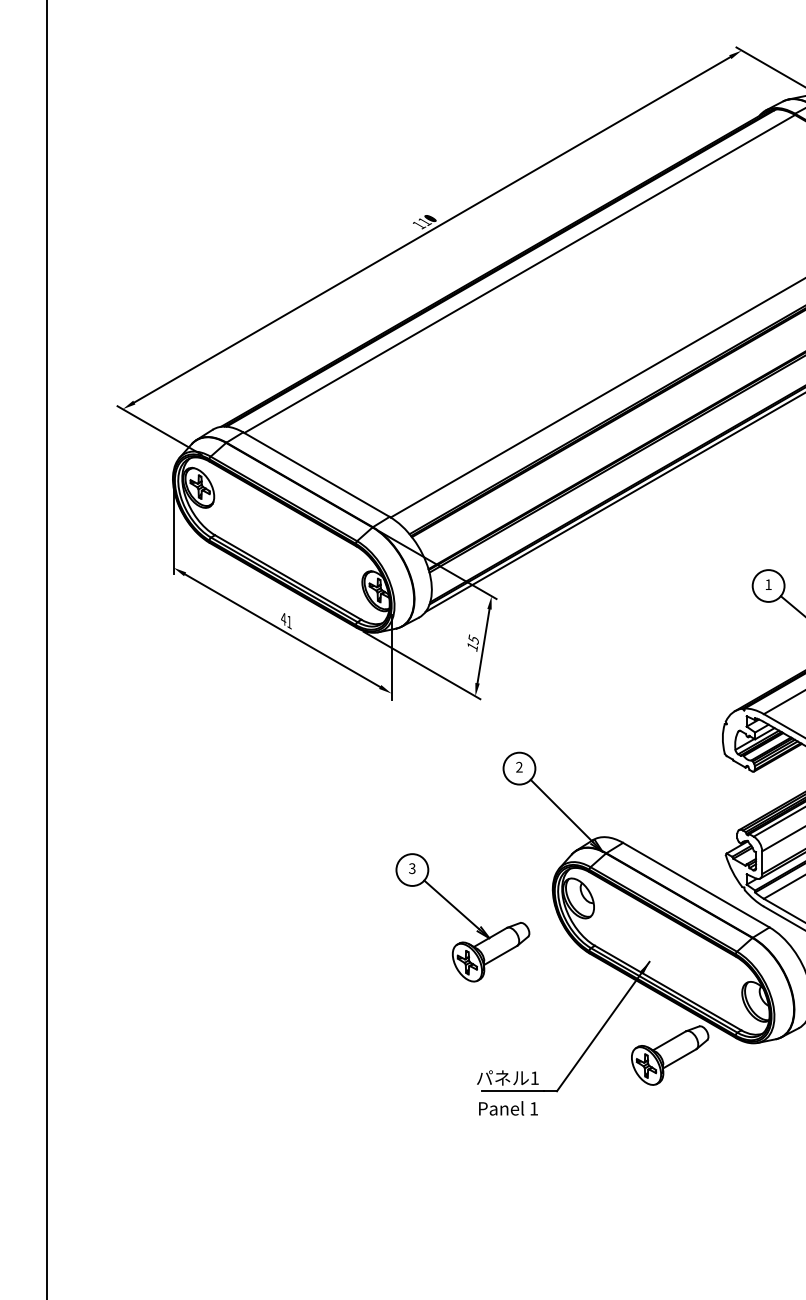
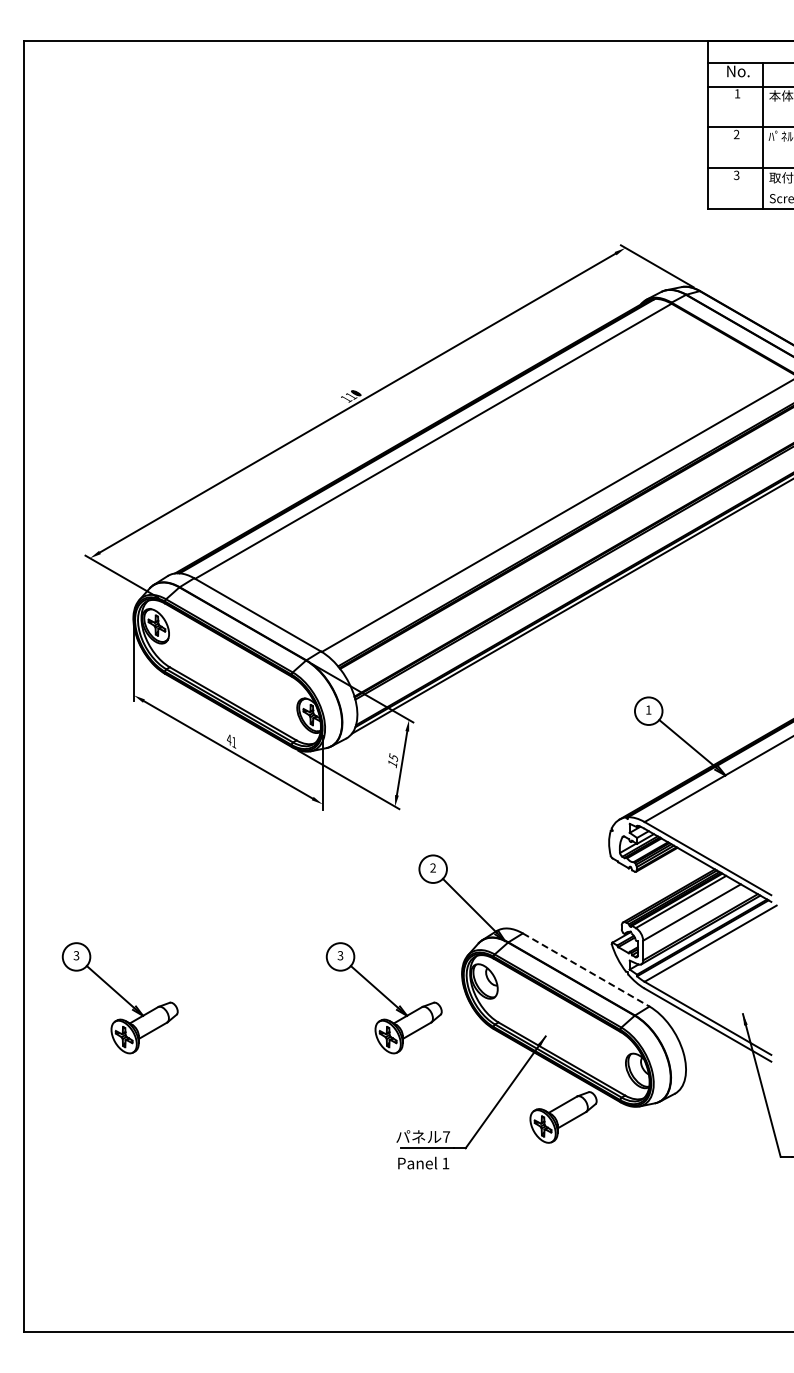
line: (696, 885) -> (586, 970), solid -> dashed
part: (156, 918) -> (119, 998), added
text: (534, 1077) -> (446, 1136), 1 -> 7

